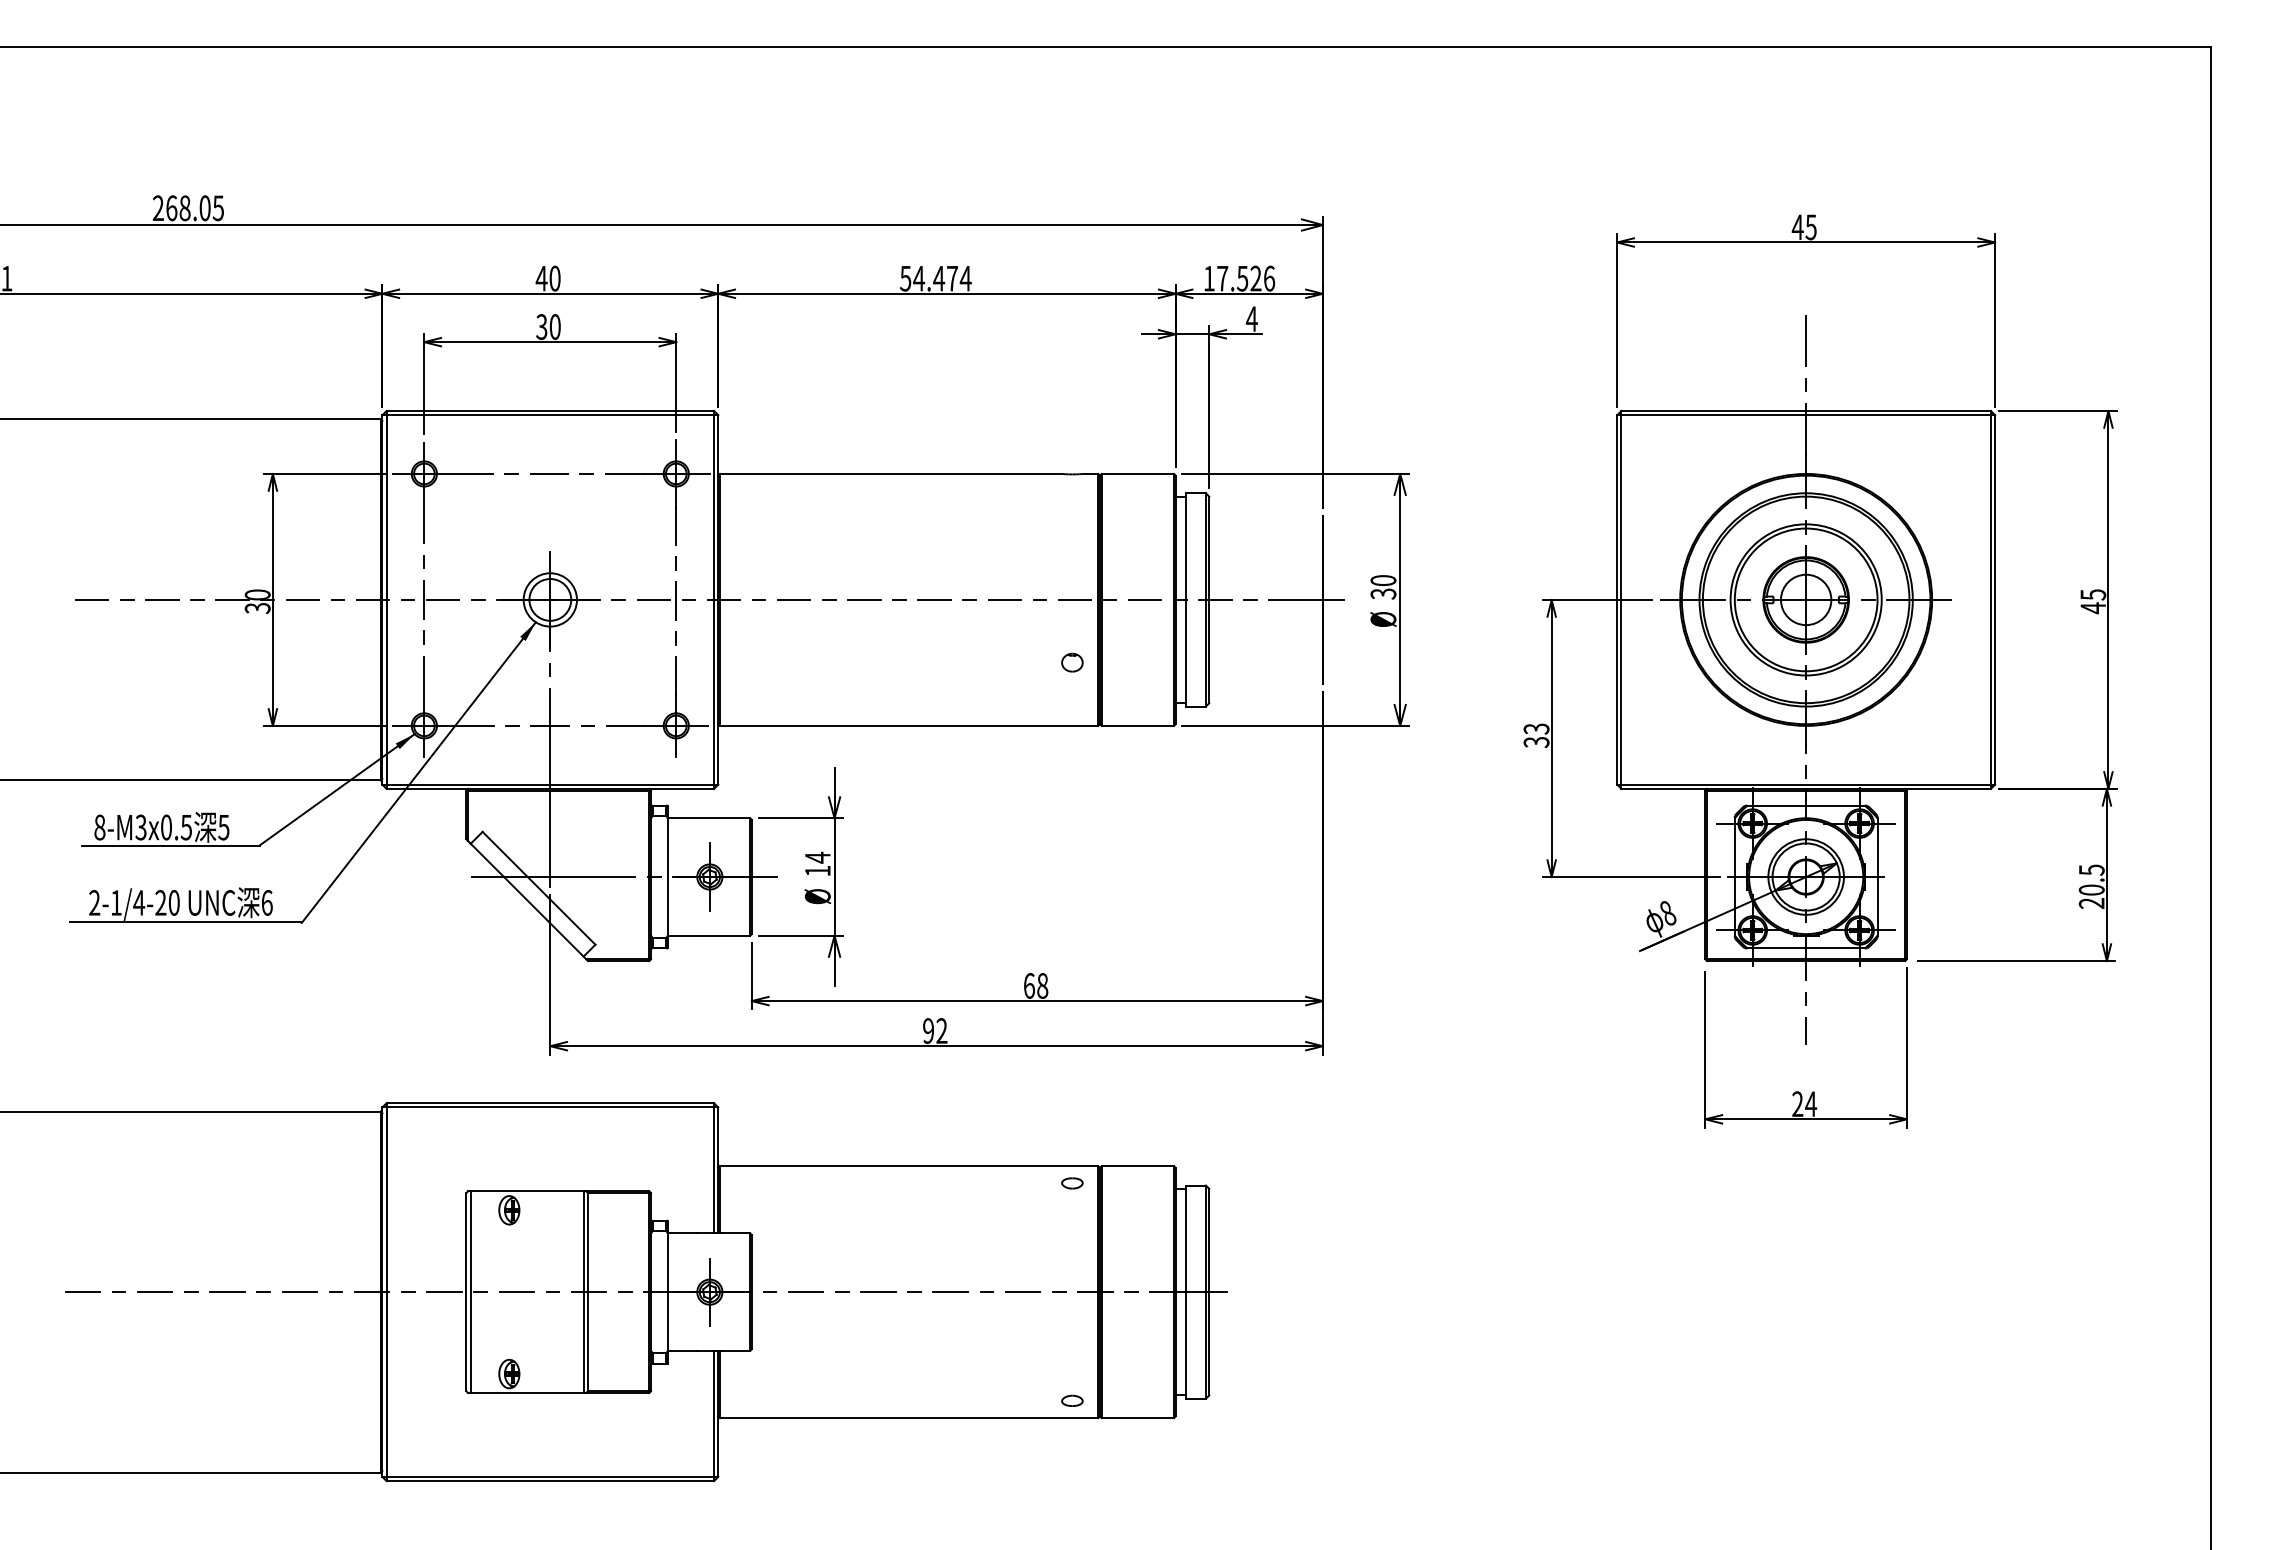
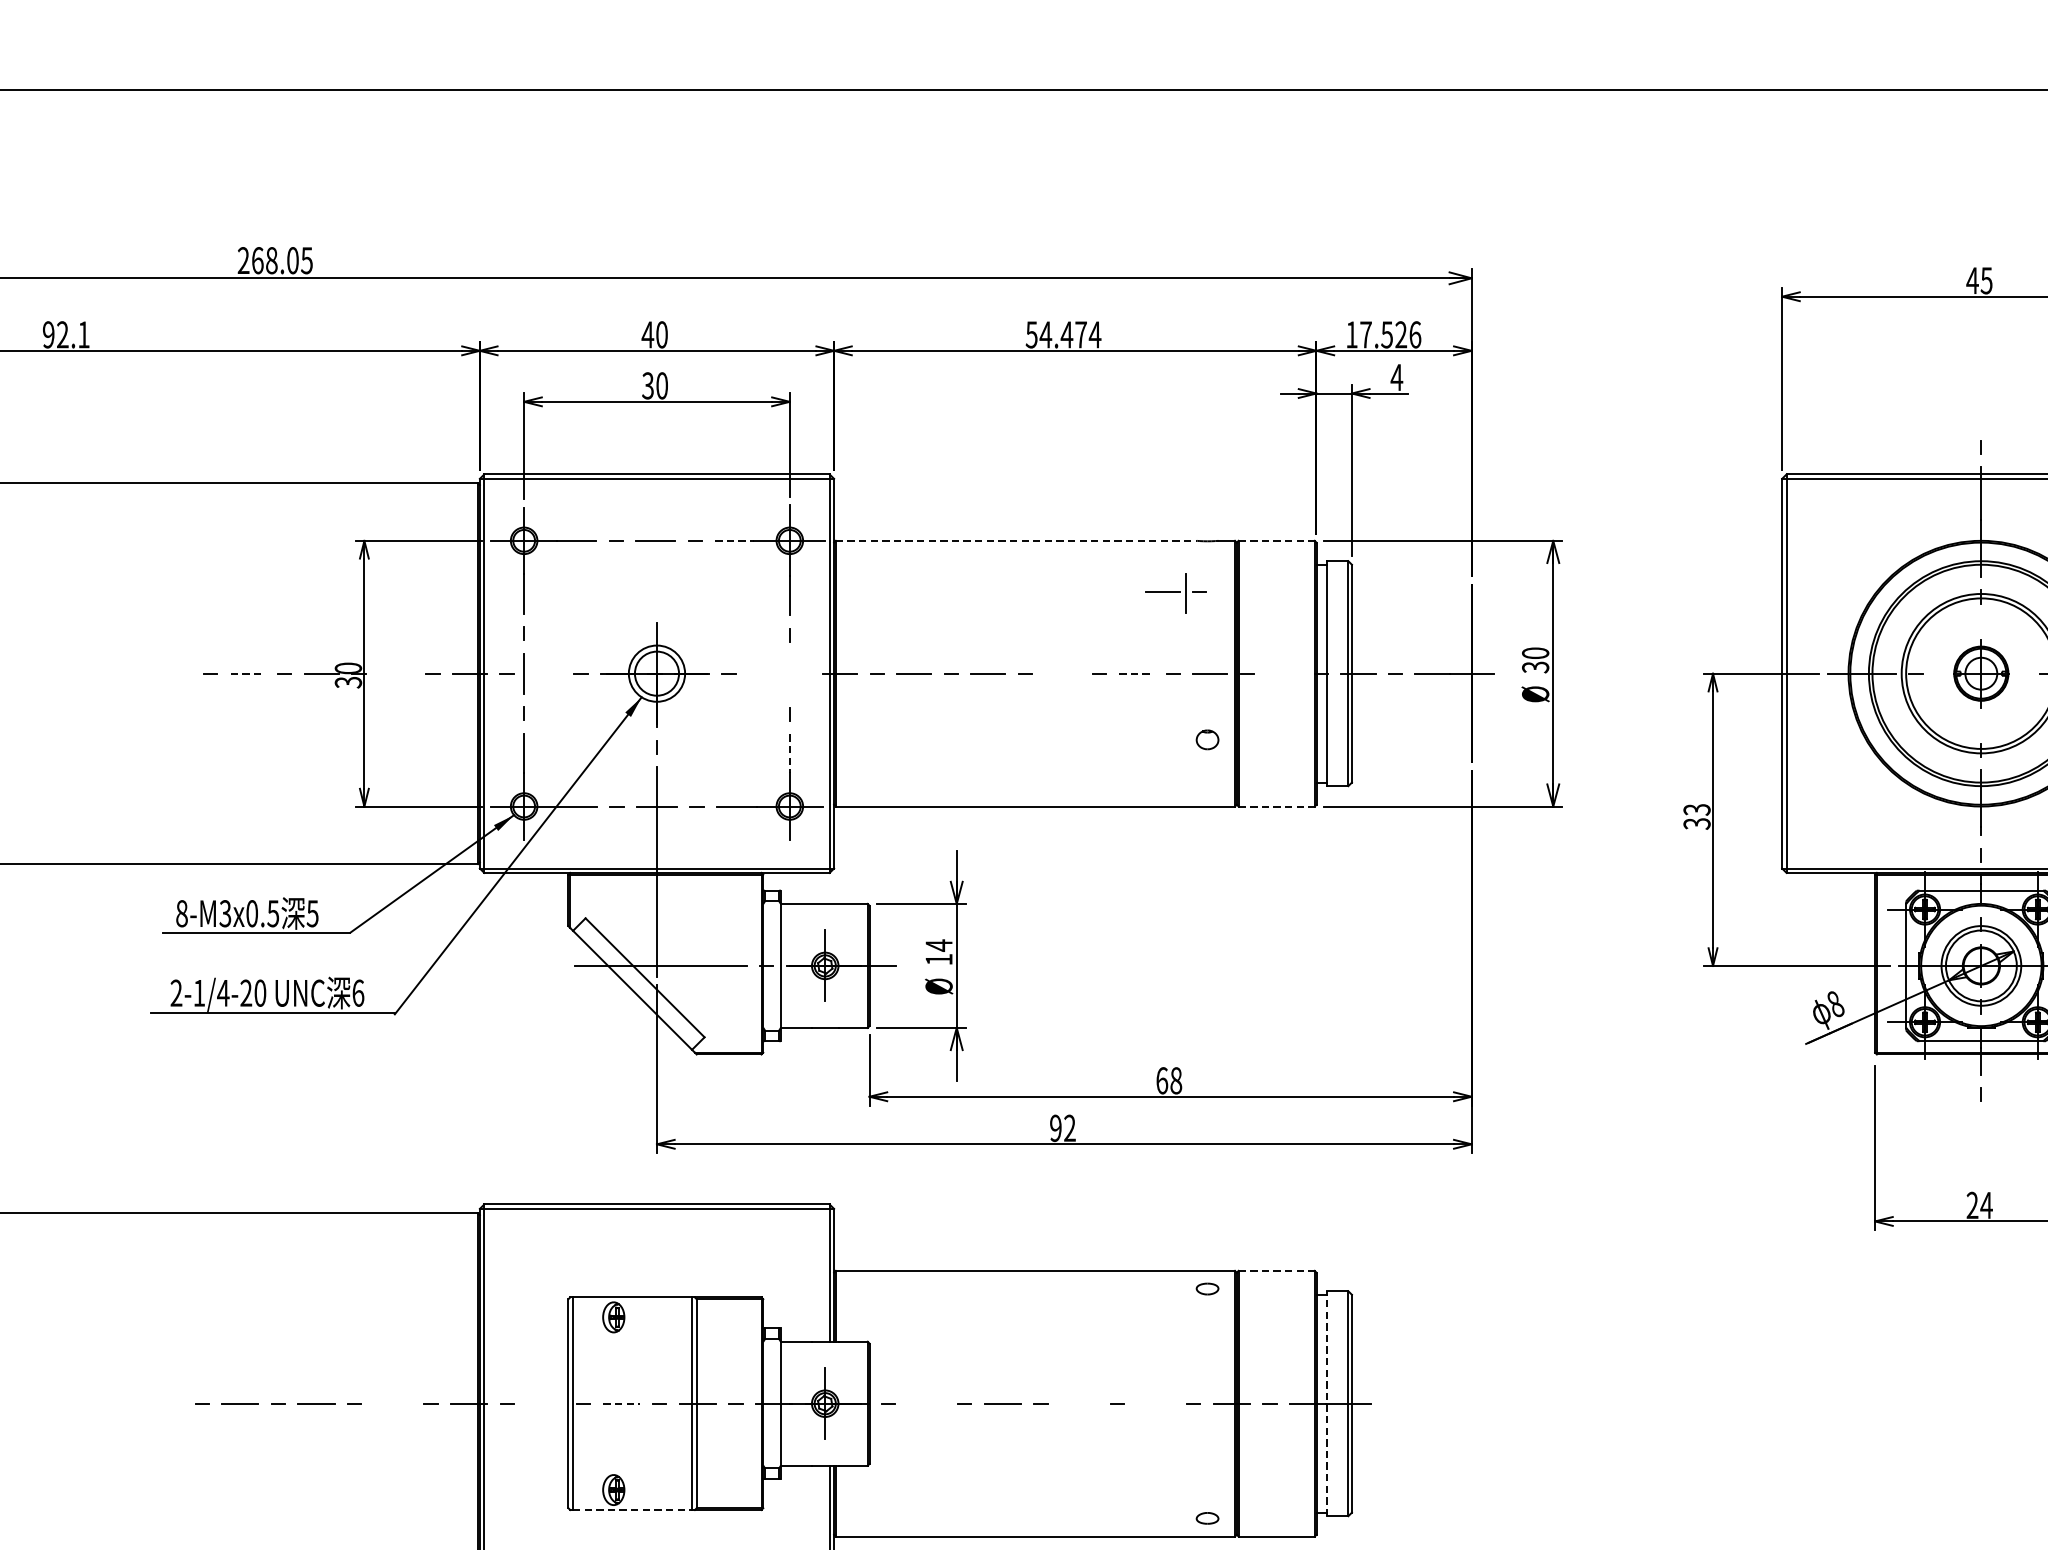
line: (1806, 340) -> (1981, 400), removed
line: (624, 473) -> (735, 540), solid -> dashed
line: (891, 473) -> (1016, 540), solid -> dashed
line: (1138, 473) -> (1277, 540), solid -> dashed
line: (91, 599) -> (173, 673), removed
line: (162, 599) -> (247, 673), solid -> dashed
line: (302, 599) -> (395, 673), removed
line: (442, 599) -> (543, 673), removed
line: (934, 599) -> (1062, 673), removed
line: (1005, 599) -> (1137, 673), solid -> dashed
line: (1145, 599) -> (1284, 673), removed
part: (1805, 599) -> (1980, 673), size x0.6
part: (666, 600) -> (1176, 593), moved
line: (676, 676) -> (790, 754), solid -> dashed
line: (1138, 725) -> (1277, 806), solid -> dashed
line: (1806, 1030) -> (1981, 1127), removed
line: (1138, 1166) -> (1277, 1271), solid -> dashed
line: (82, 1292) -> (163, 1404), removed
line: (299, 1292) -> (392, 1404), removed
line: (444, 1292) -> (545, 1404), removed
line: (517, 1292) -> (622, 1404), solid -> dashed
line: (805, 1292) -> (926, 1404), removed
line: (950, 1292) -> (1079, 1404), removed
line: (1022, 1292) -> (1154, 1404), removed
line: (1185, 1292) -> (1326, 1404), solid -> dashed
line: (527, 1392) -> (632, 1509), solid -> dashed

